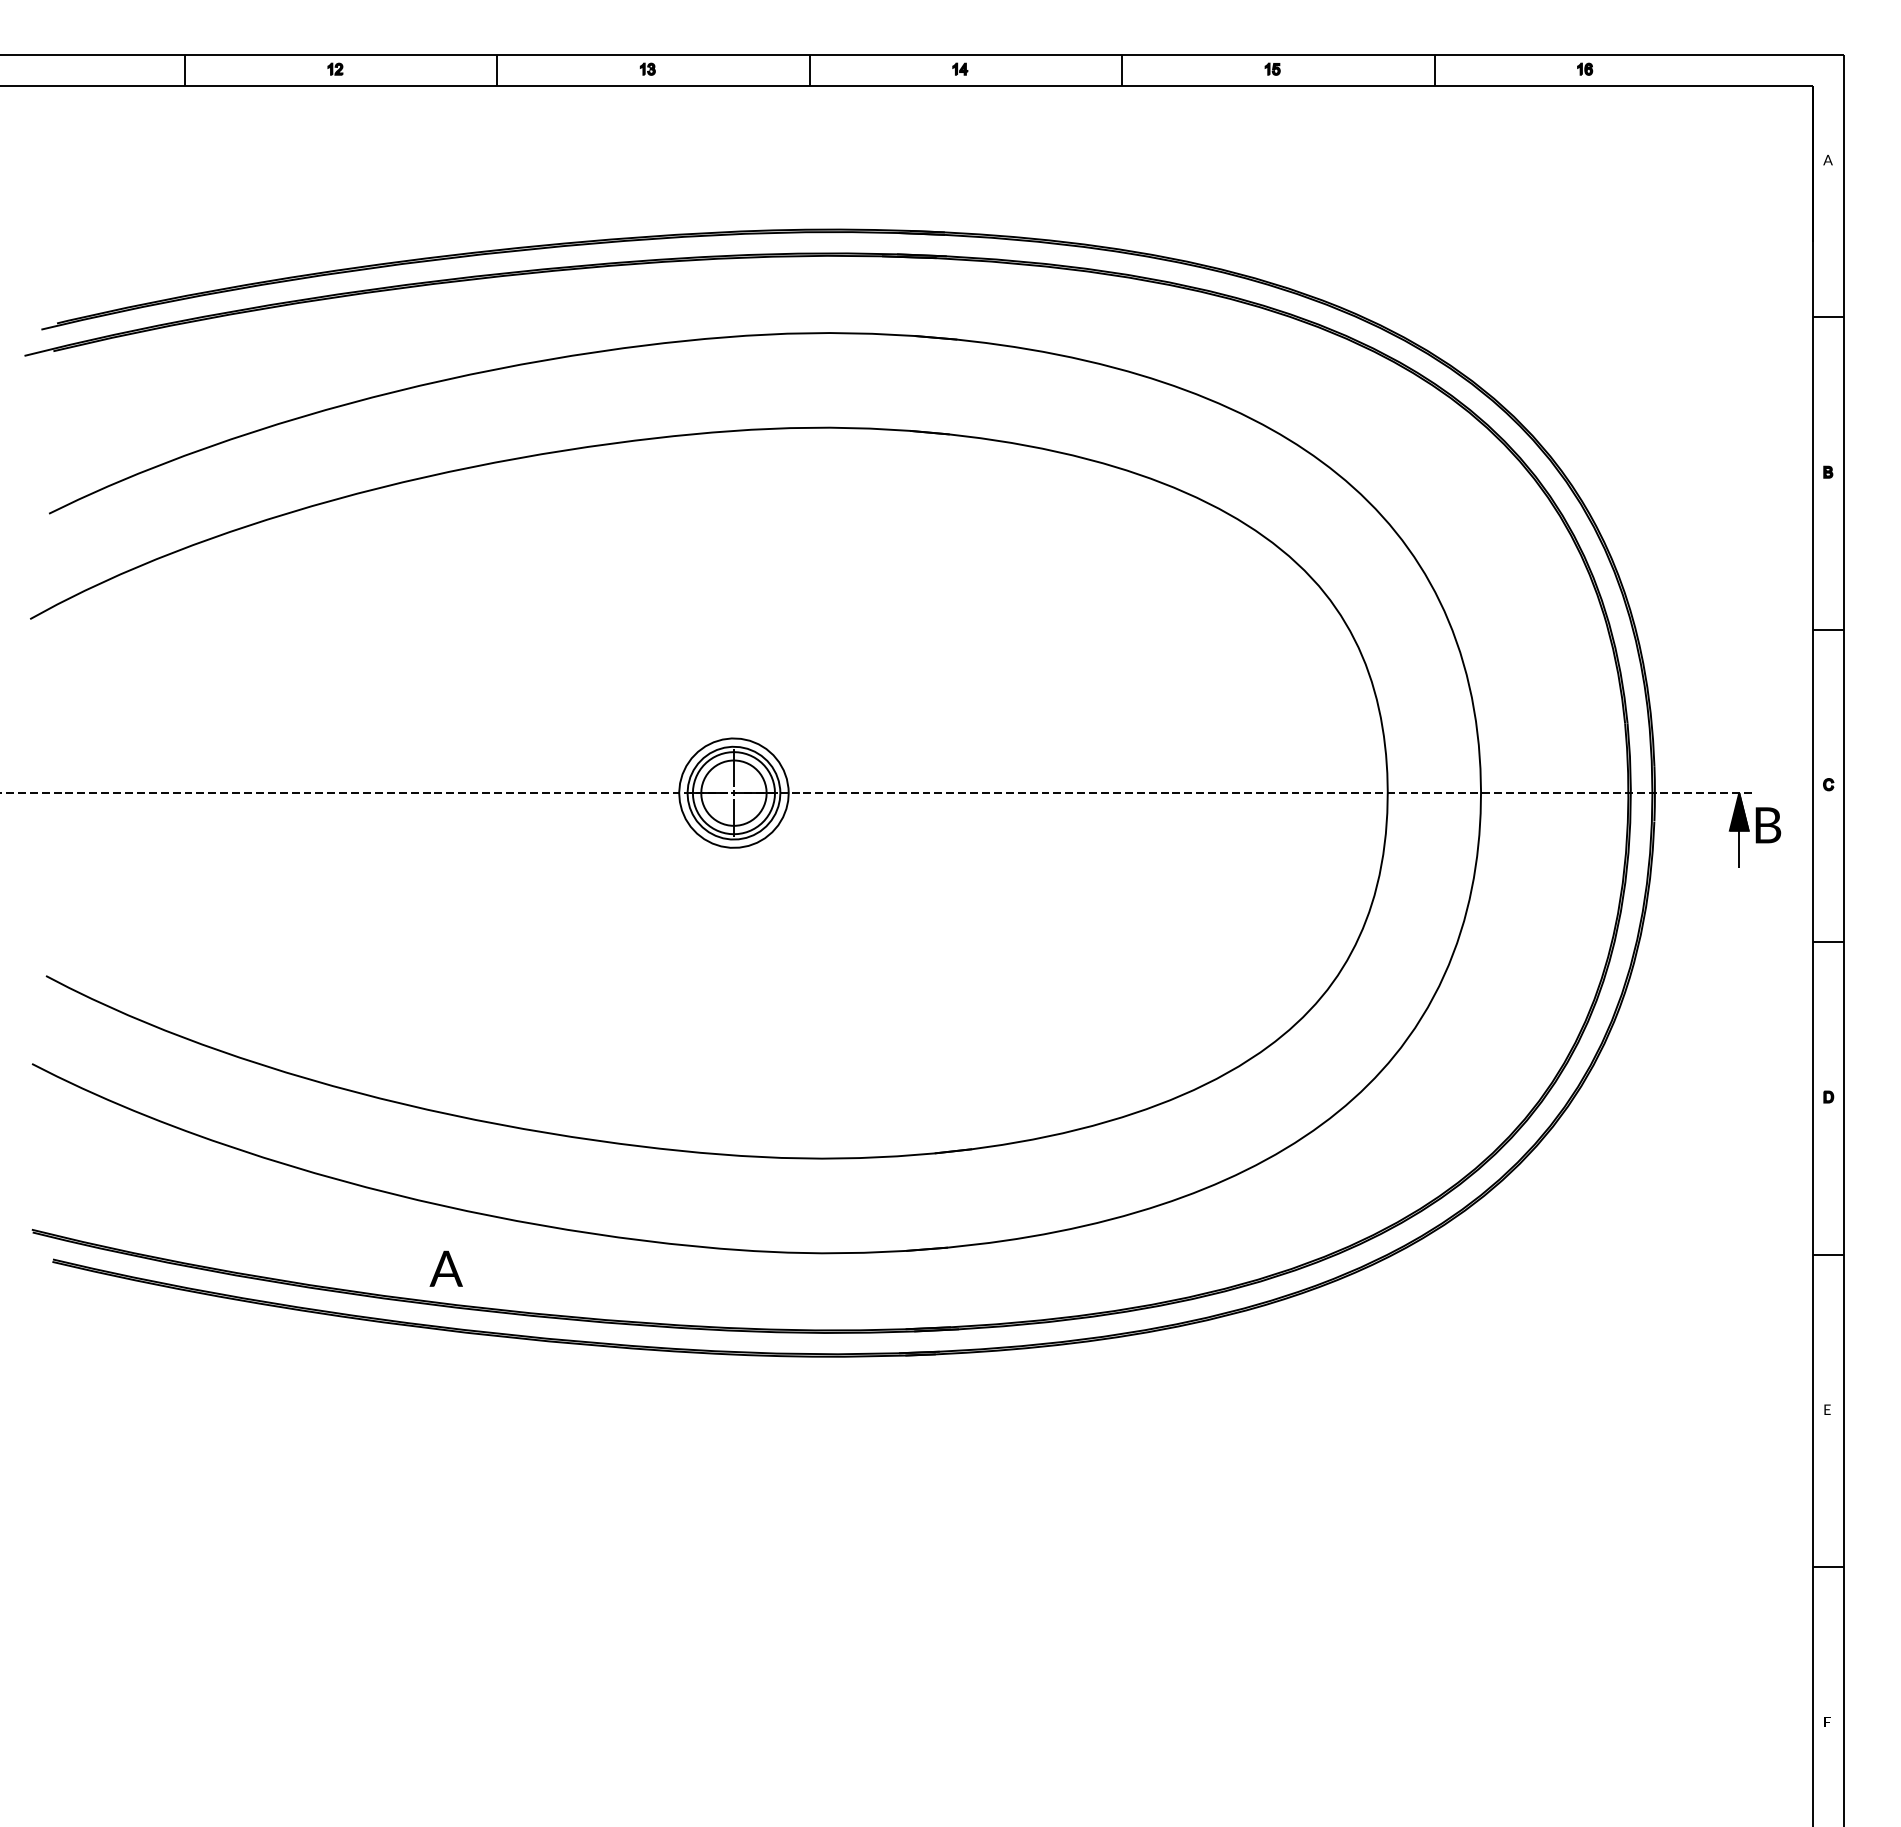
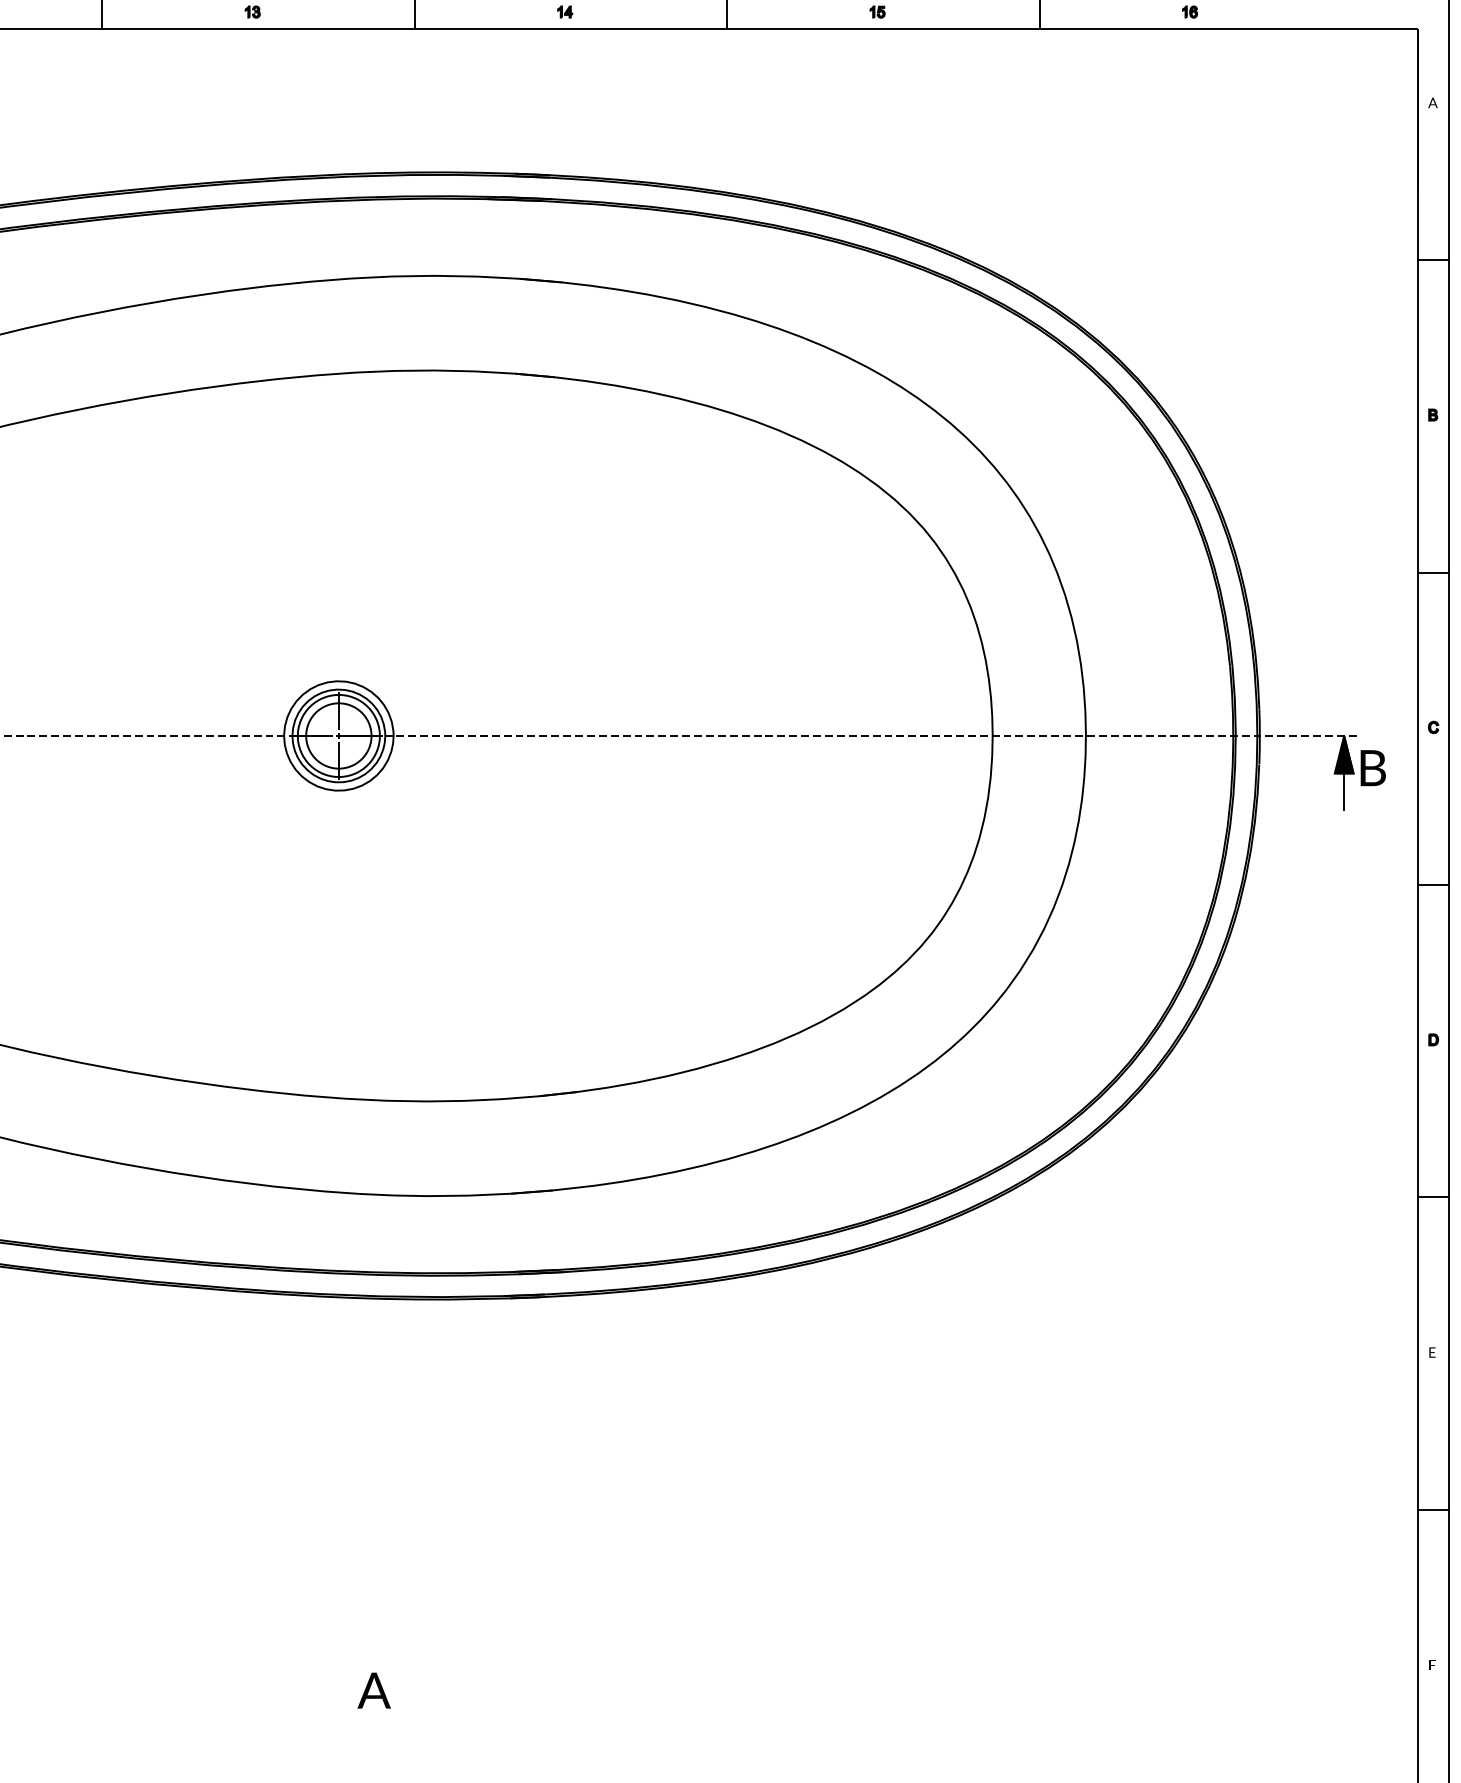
text: (445, 1268) -> (373, 1690), moved

